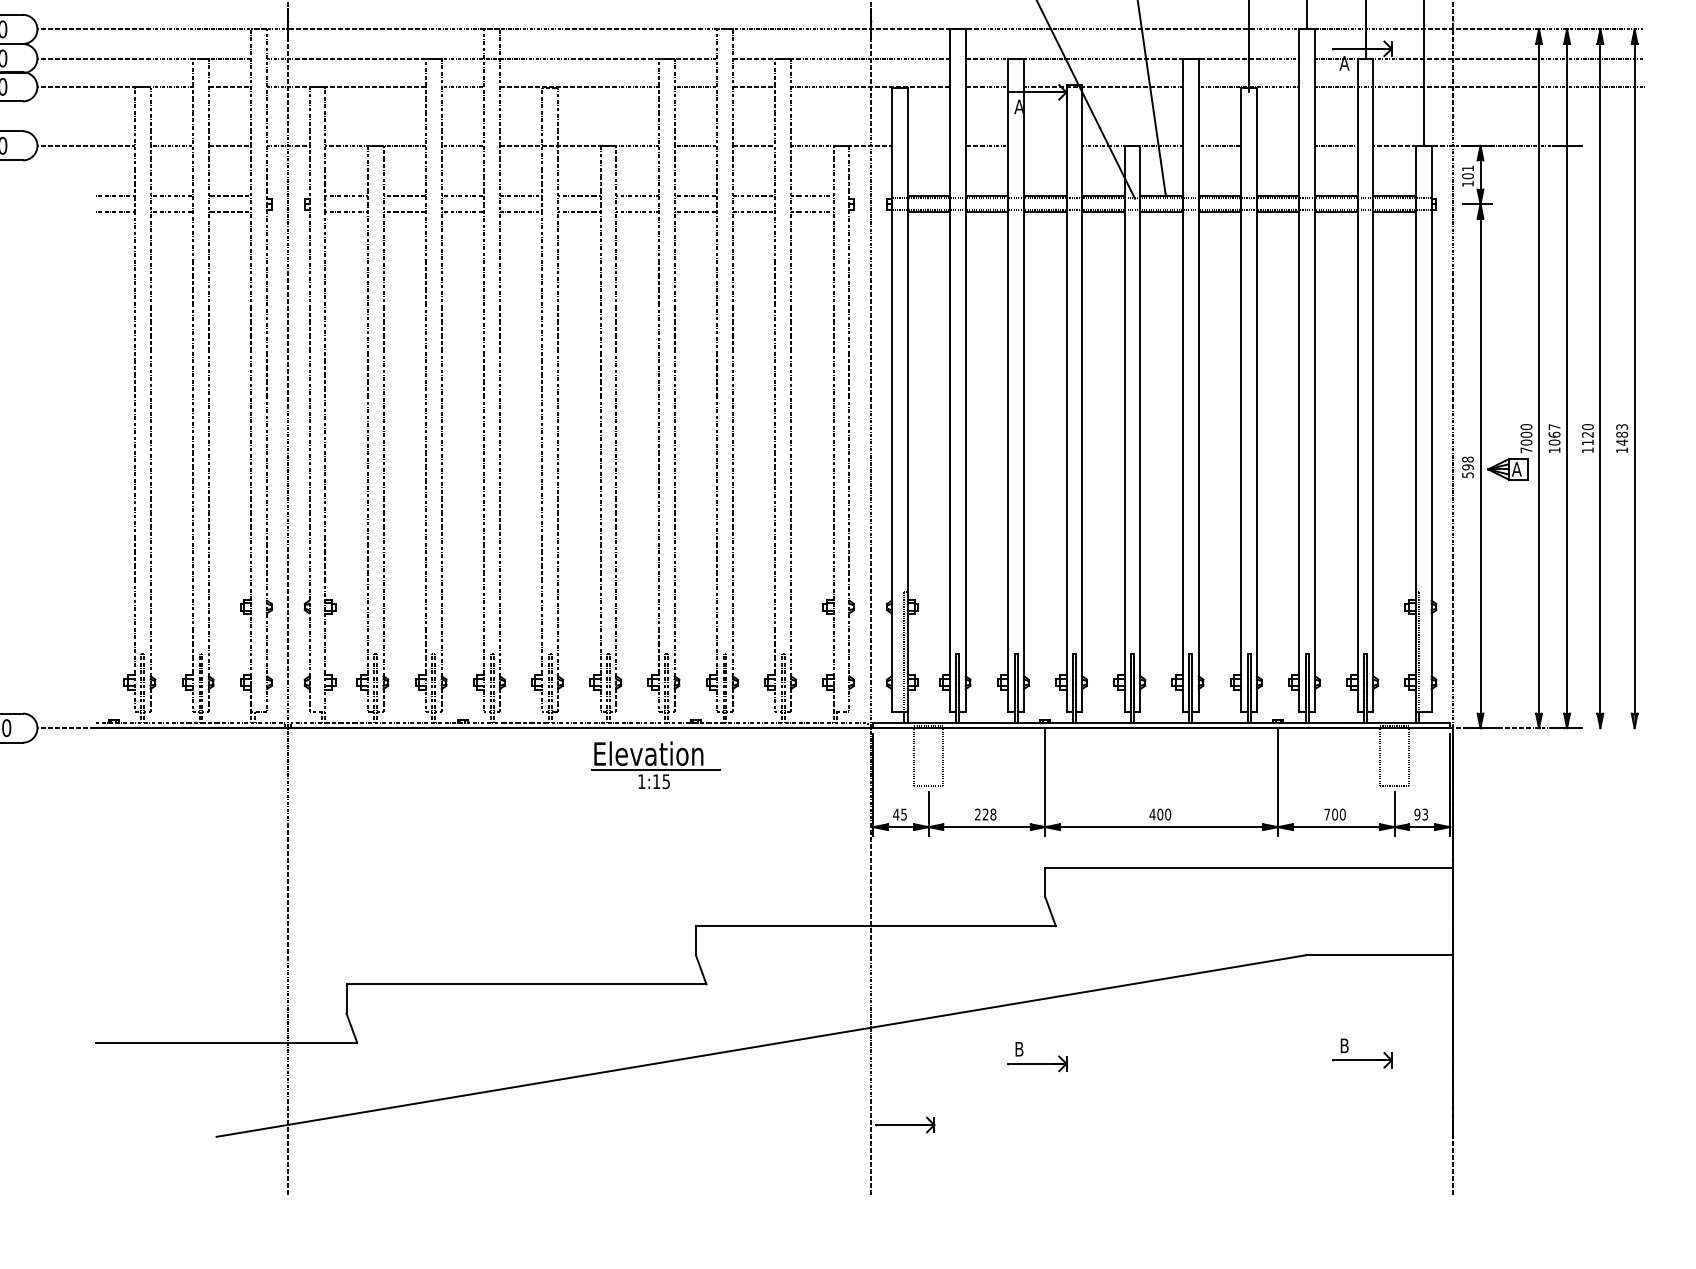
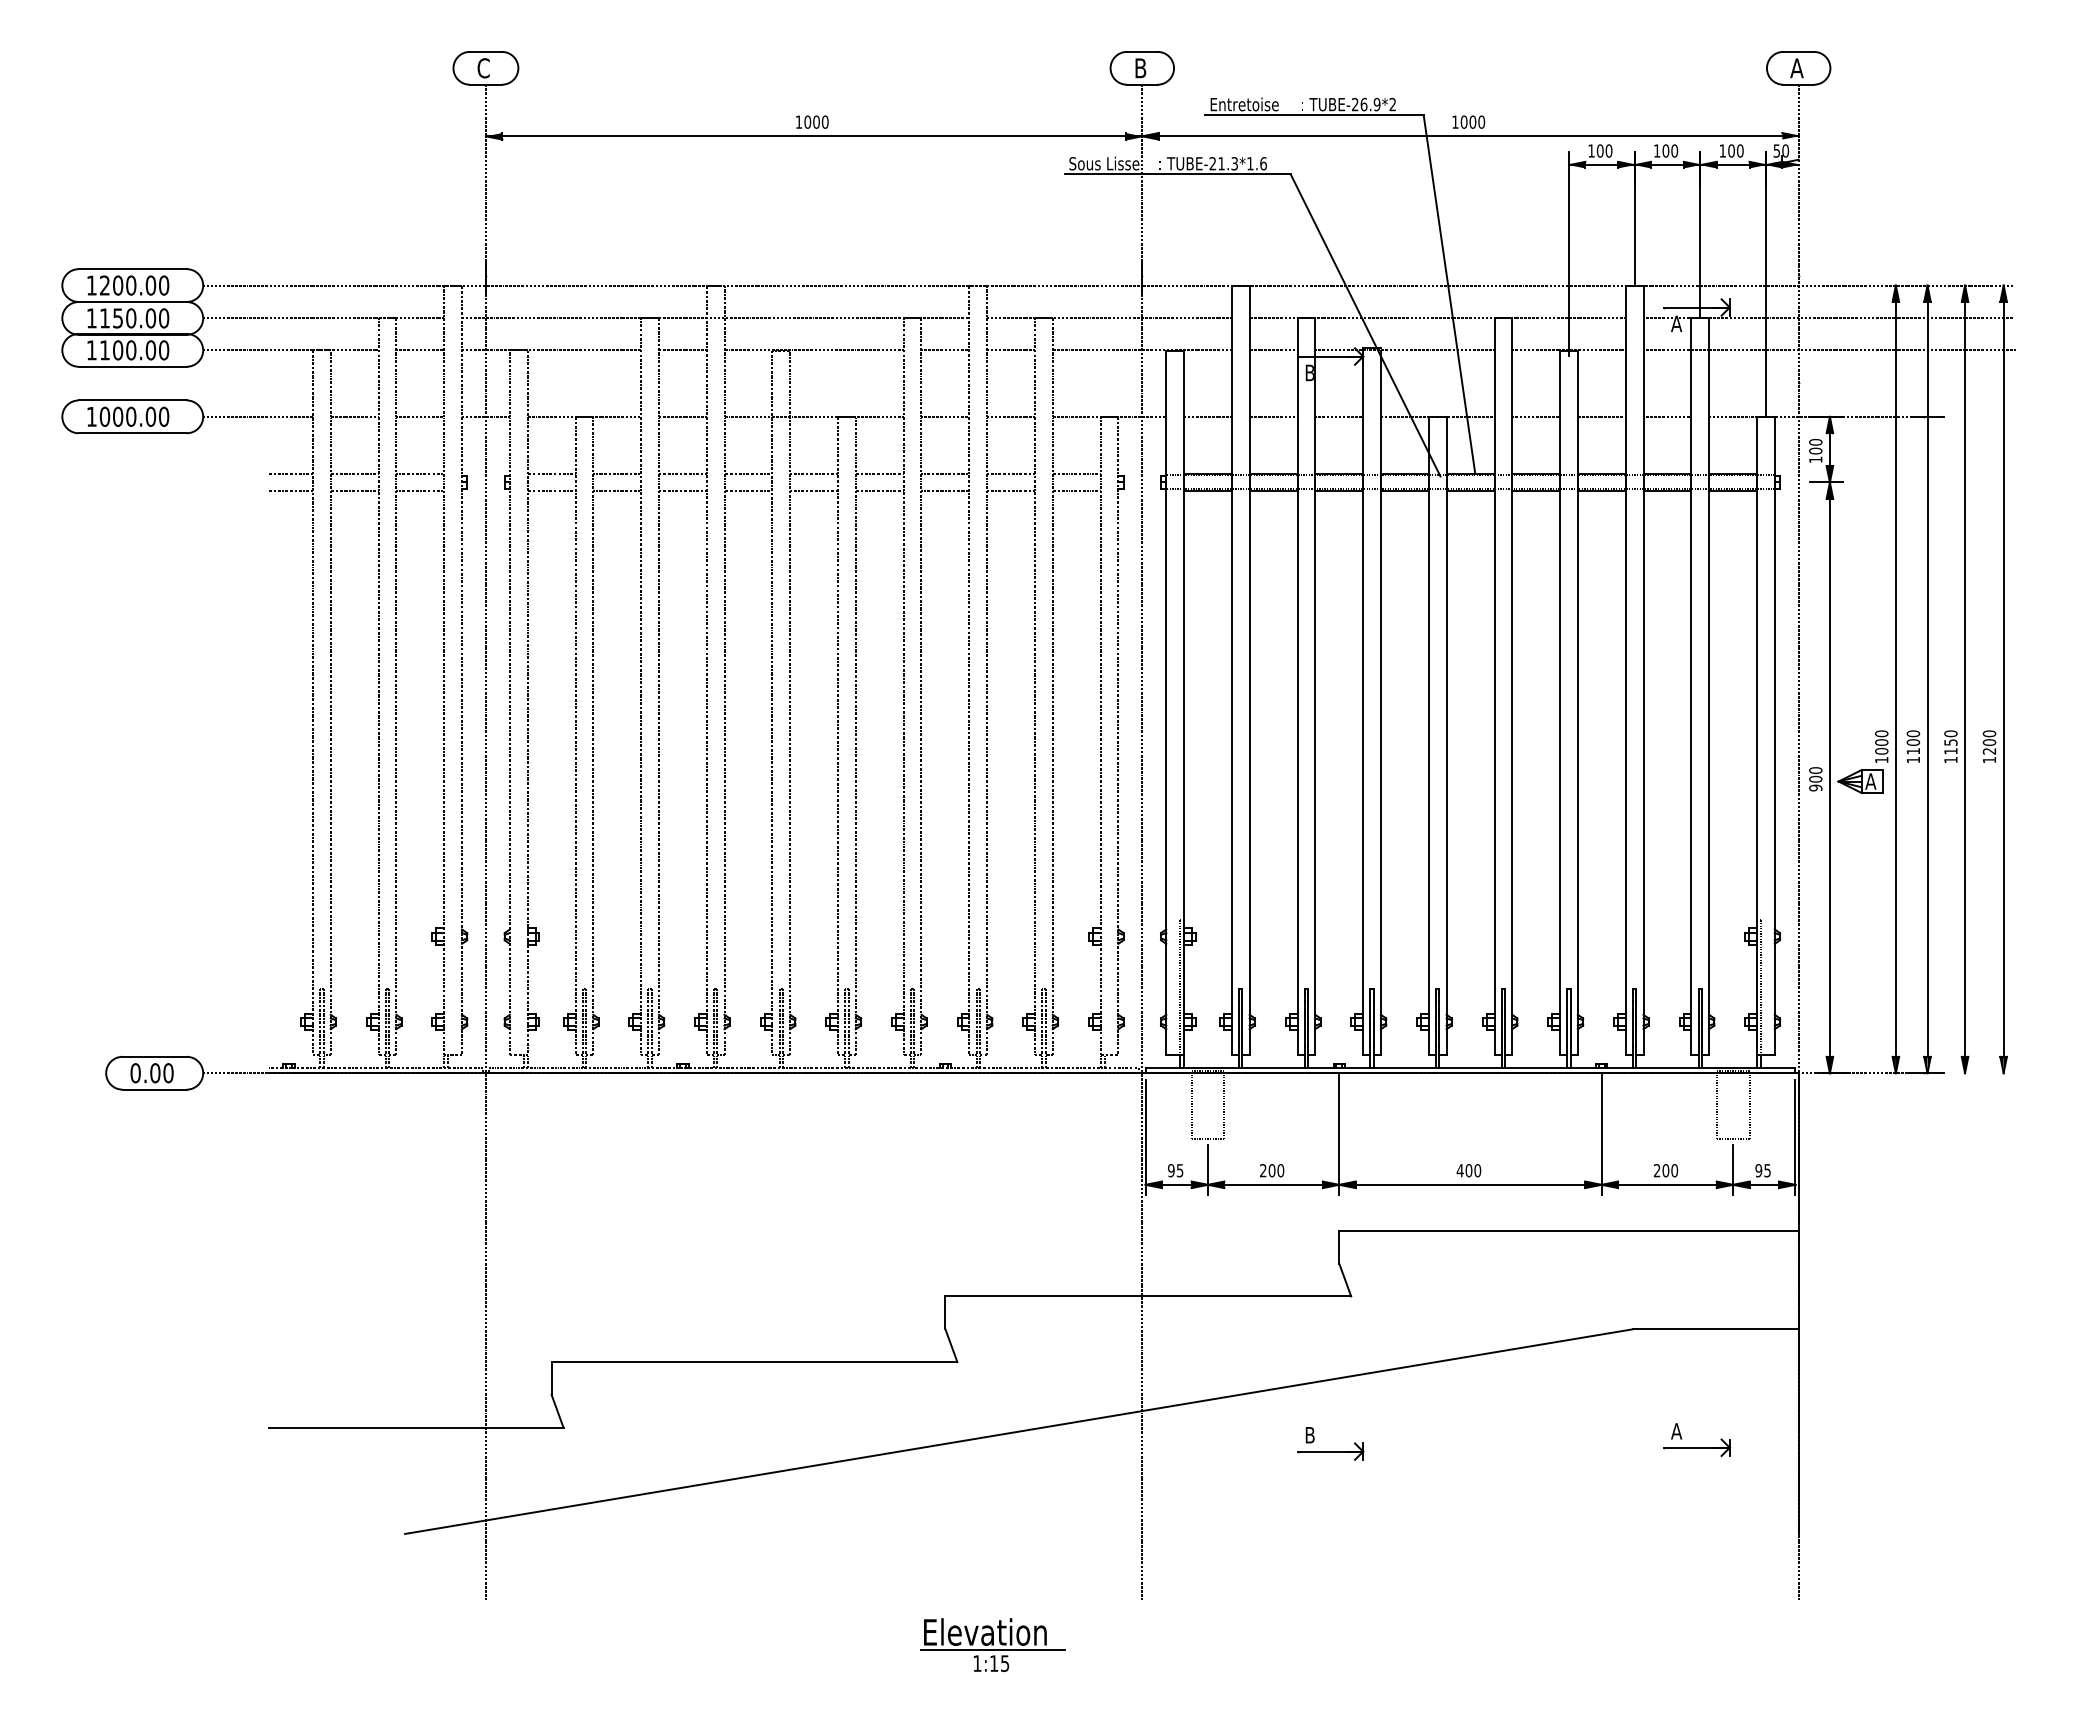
text: (1017, 106) -> (1308, 372), A -> B
line: (928, 145) -> (1207, 416), added
line: (1045, 145) -> (1339, 416), added
line: (1277, 145) -> (1601, 416), added
text: (1467, 167) -> (1815, 441), 101 -> 100
text: (1554, 434) -> (1913, 742), 1067 -> 1100
text: (1587, 434) -> (1950, 742), 1120 -> 1150
text: (1622, 434) -> (1989, 742), 1483 -> 1200
text: (1526, 450) -> (1881, 760), 7000 -> 1000
text: (1467, 467) -> (1815, 779), 598 -> 900
part: (655, 764) -> (992, 1644), moved
text: (895, 814) -> (1170, 1170), 45 -> 95
text: (989, 814) -> (1276, 1170), 228 -> 200
text: (1326, 814) -> (1656, 1170), 700 -> 200
text: (1425, 814) -> (1767, 1170), 93 -> 95
text: (1344, 1045) -> (1676, 1431), B -> A
part: (905, 1124) -> (1181, 1520), removed

